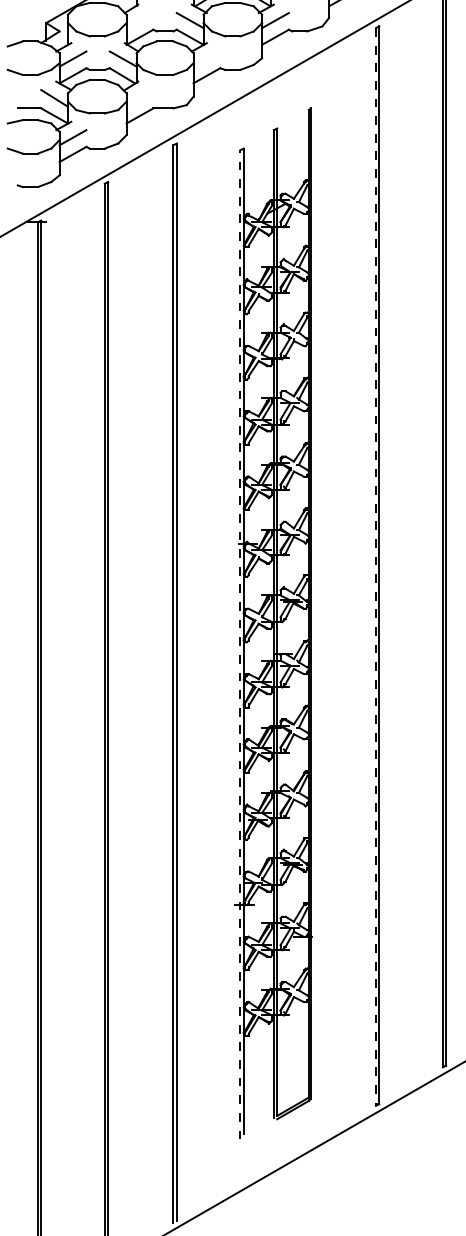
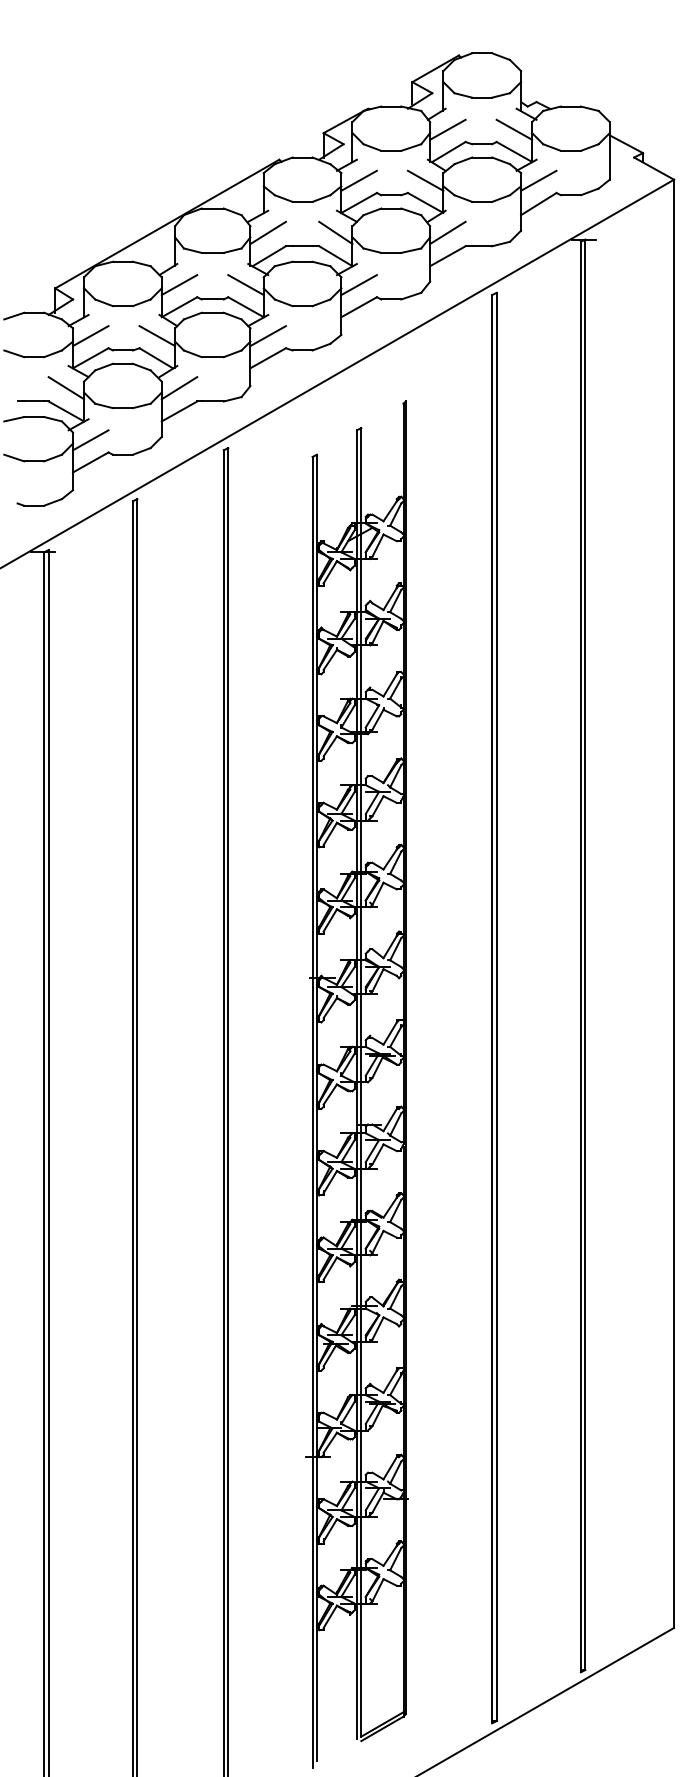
line: (139, 20) -> (179, 285), added
line: (206, 59) -> (267, 336), added
line: (139, 98) -> (179, 388), added
line: (376, 567) -> (492, 1009), dashed -> solid
line: (240, 644) -> (312, 1111), dashed -> solid

